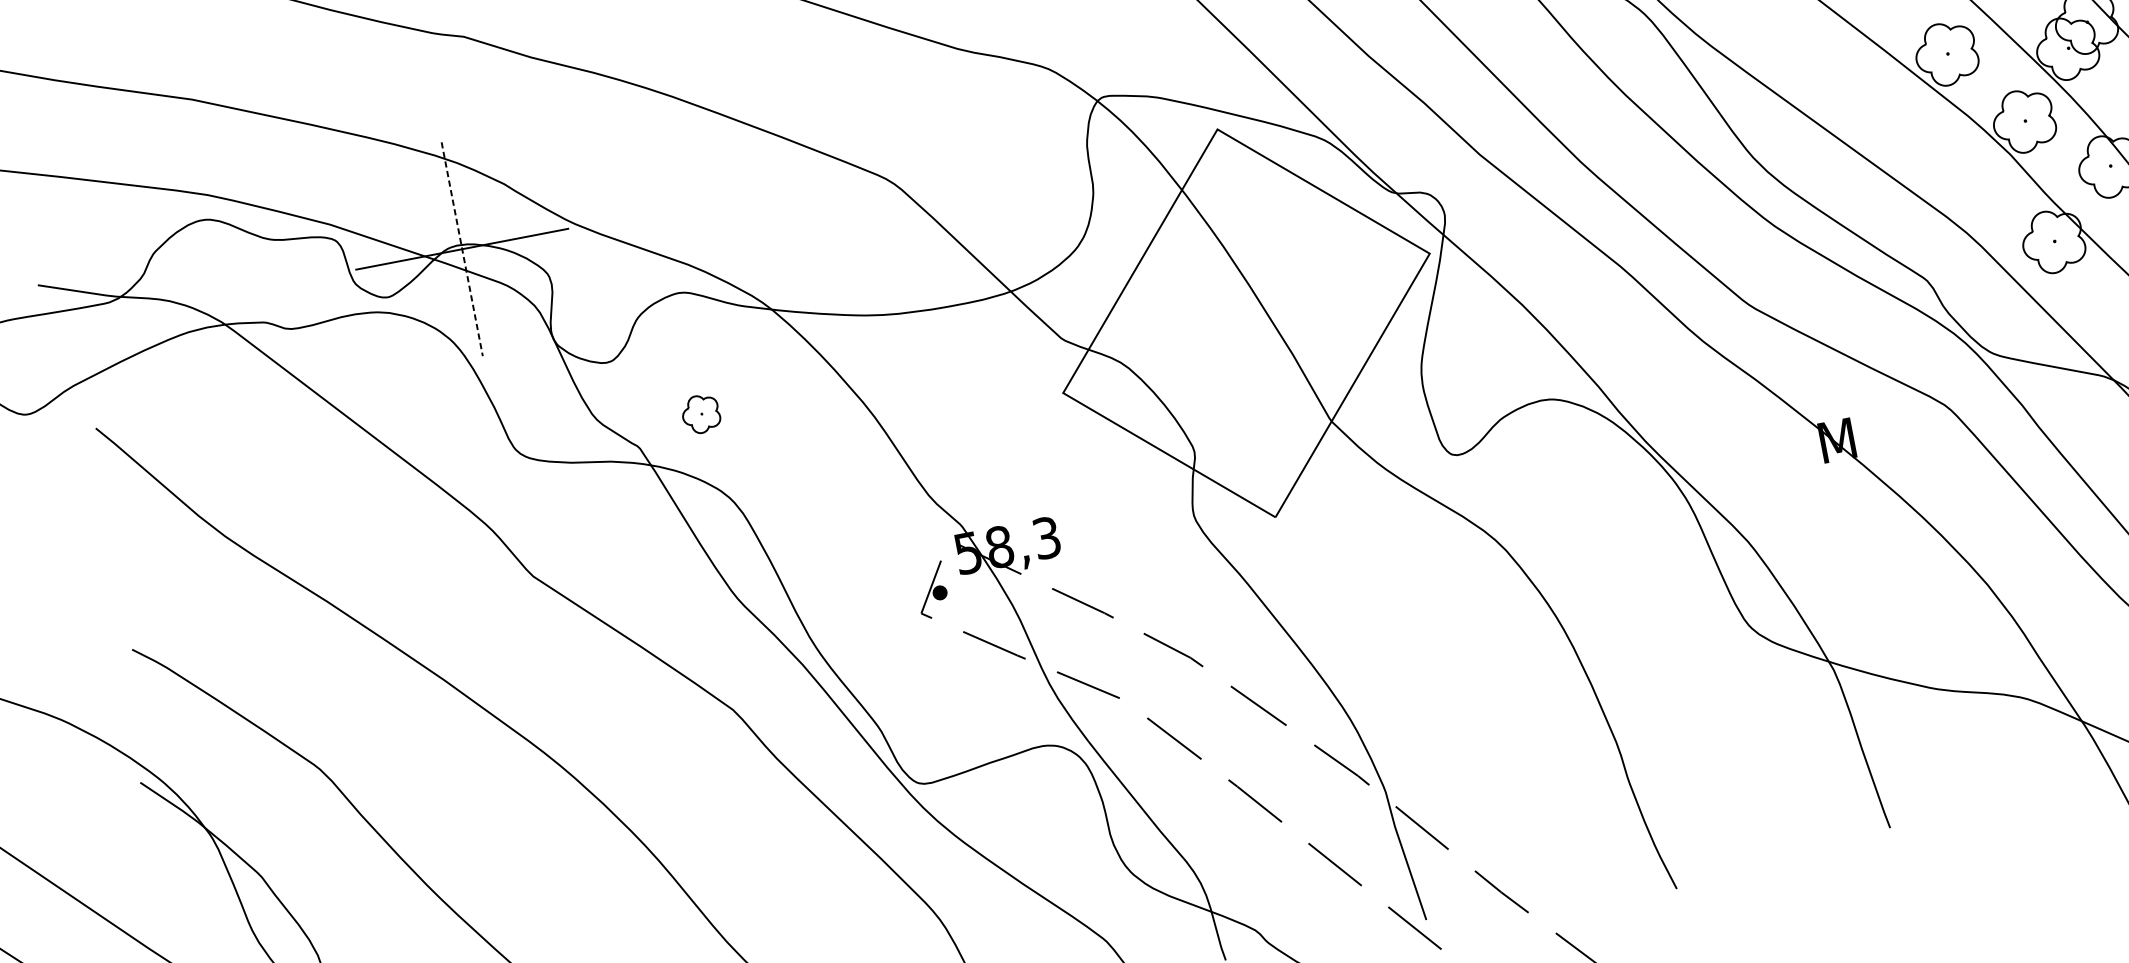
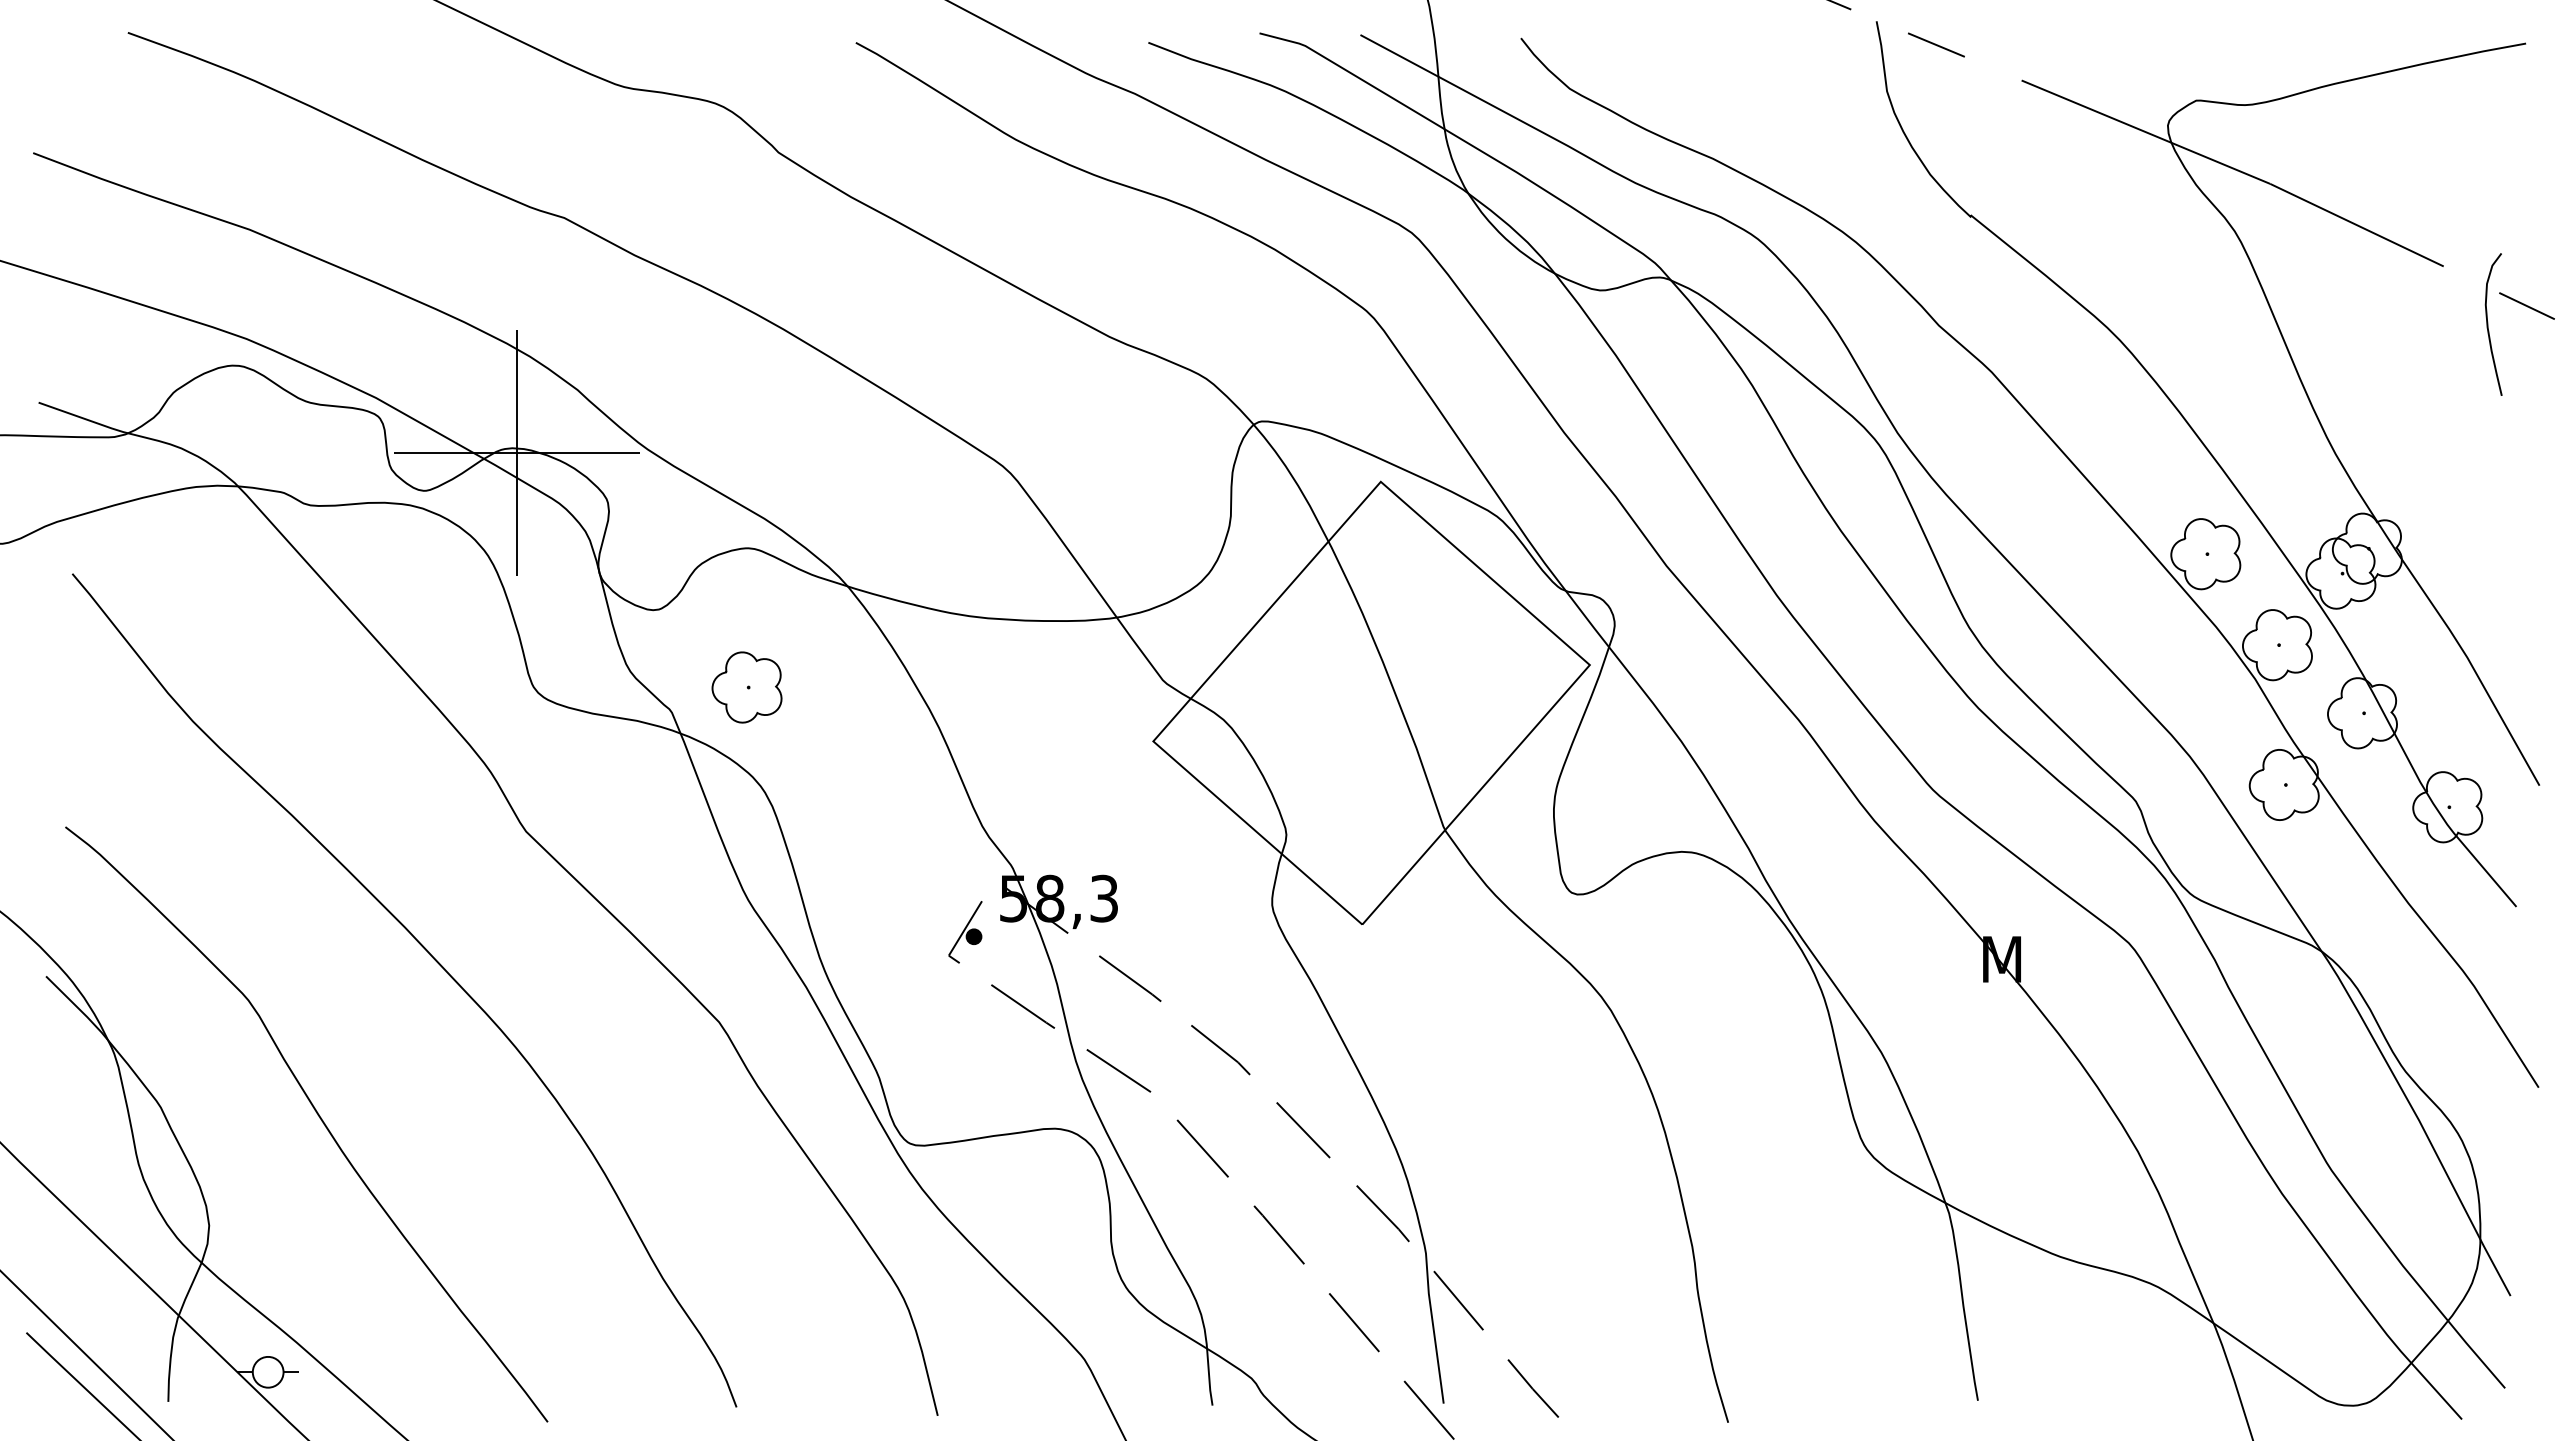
line: (462, 249) -> (517, 453), dashed -> solid
part: (700, 414) -> (746, 687), size x1.67

